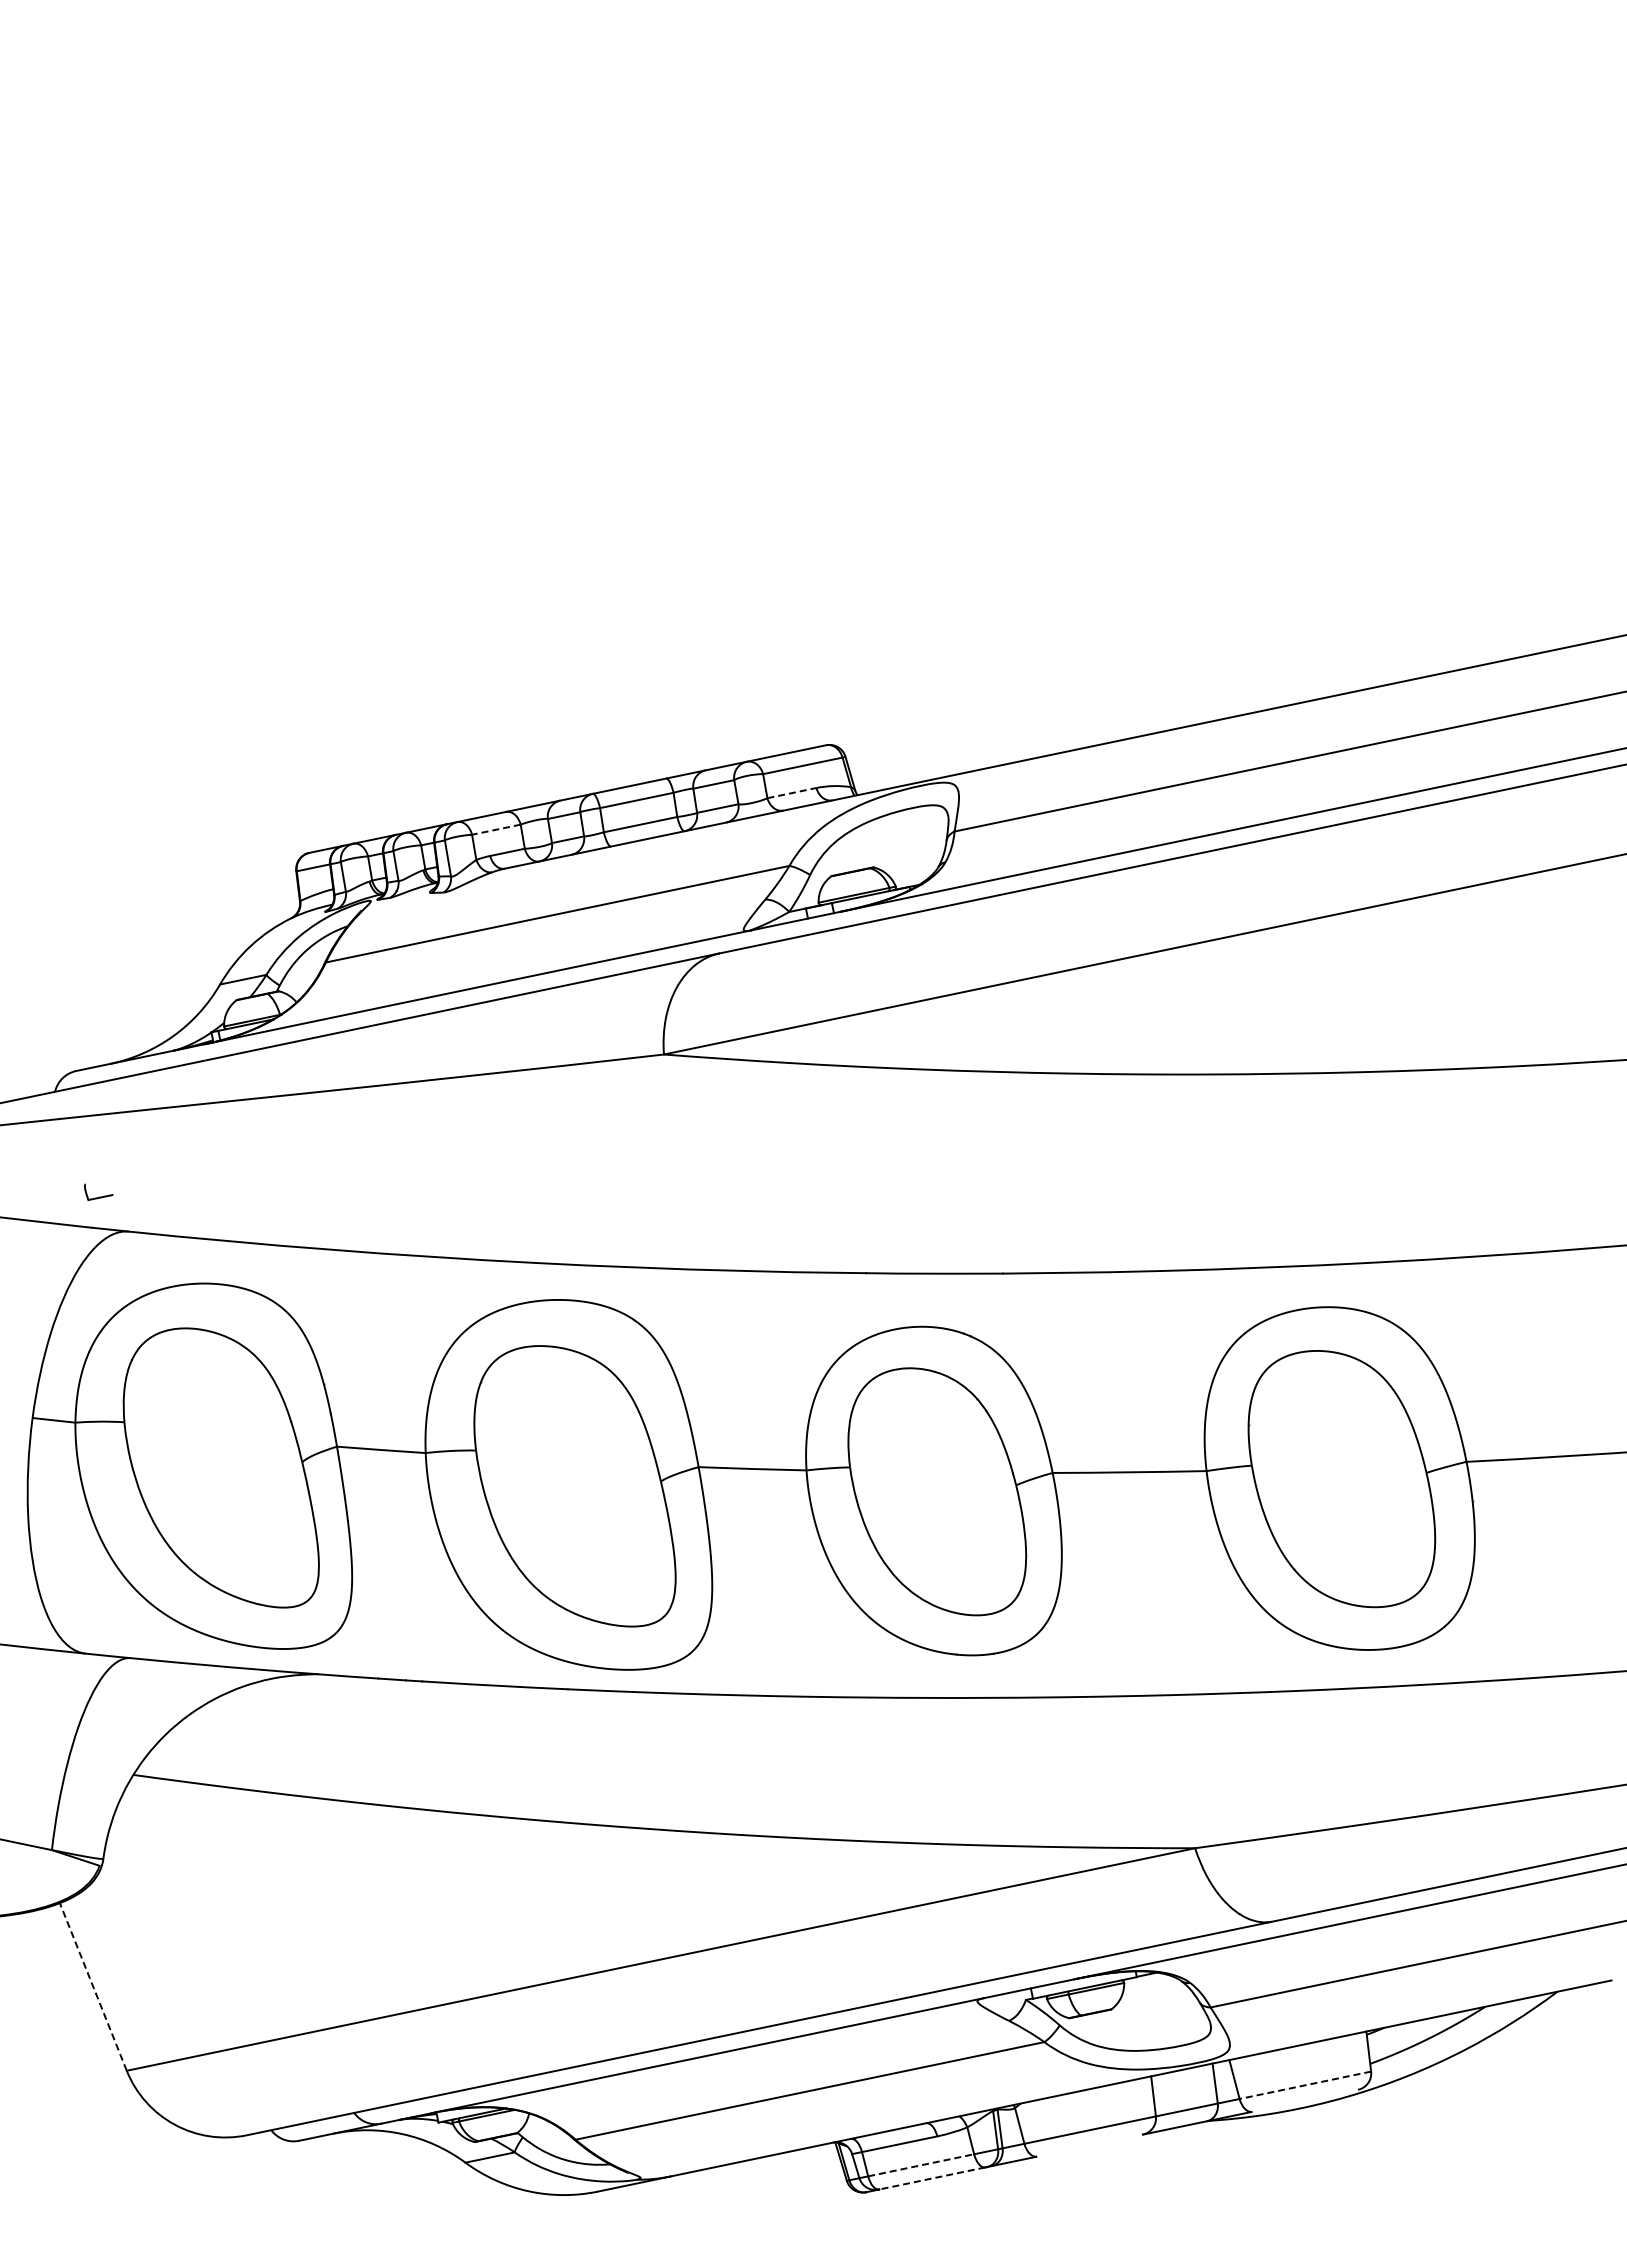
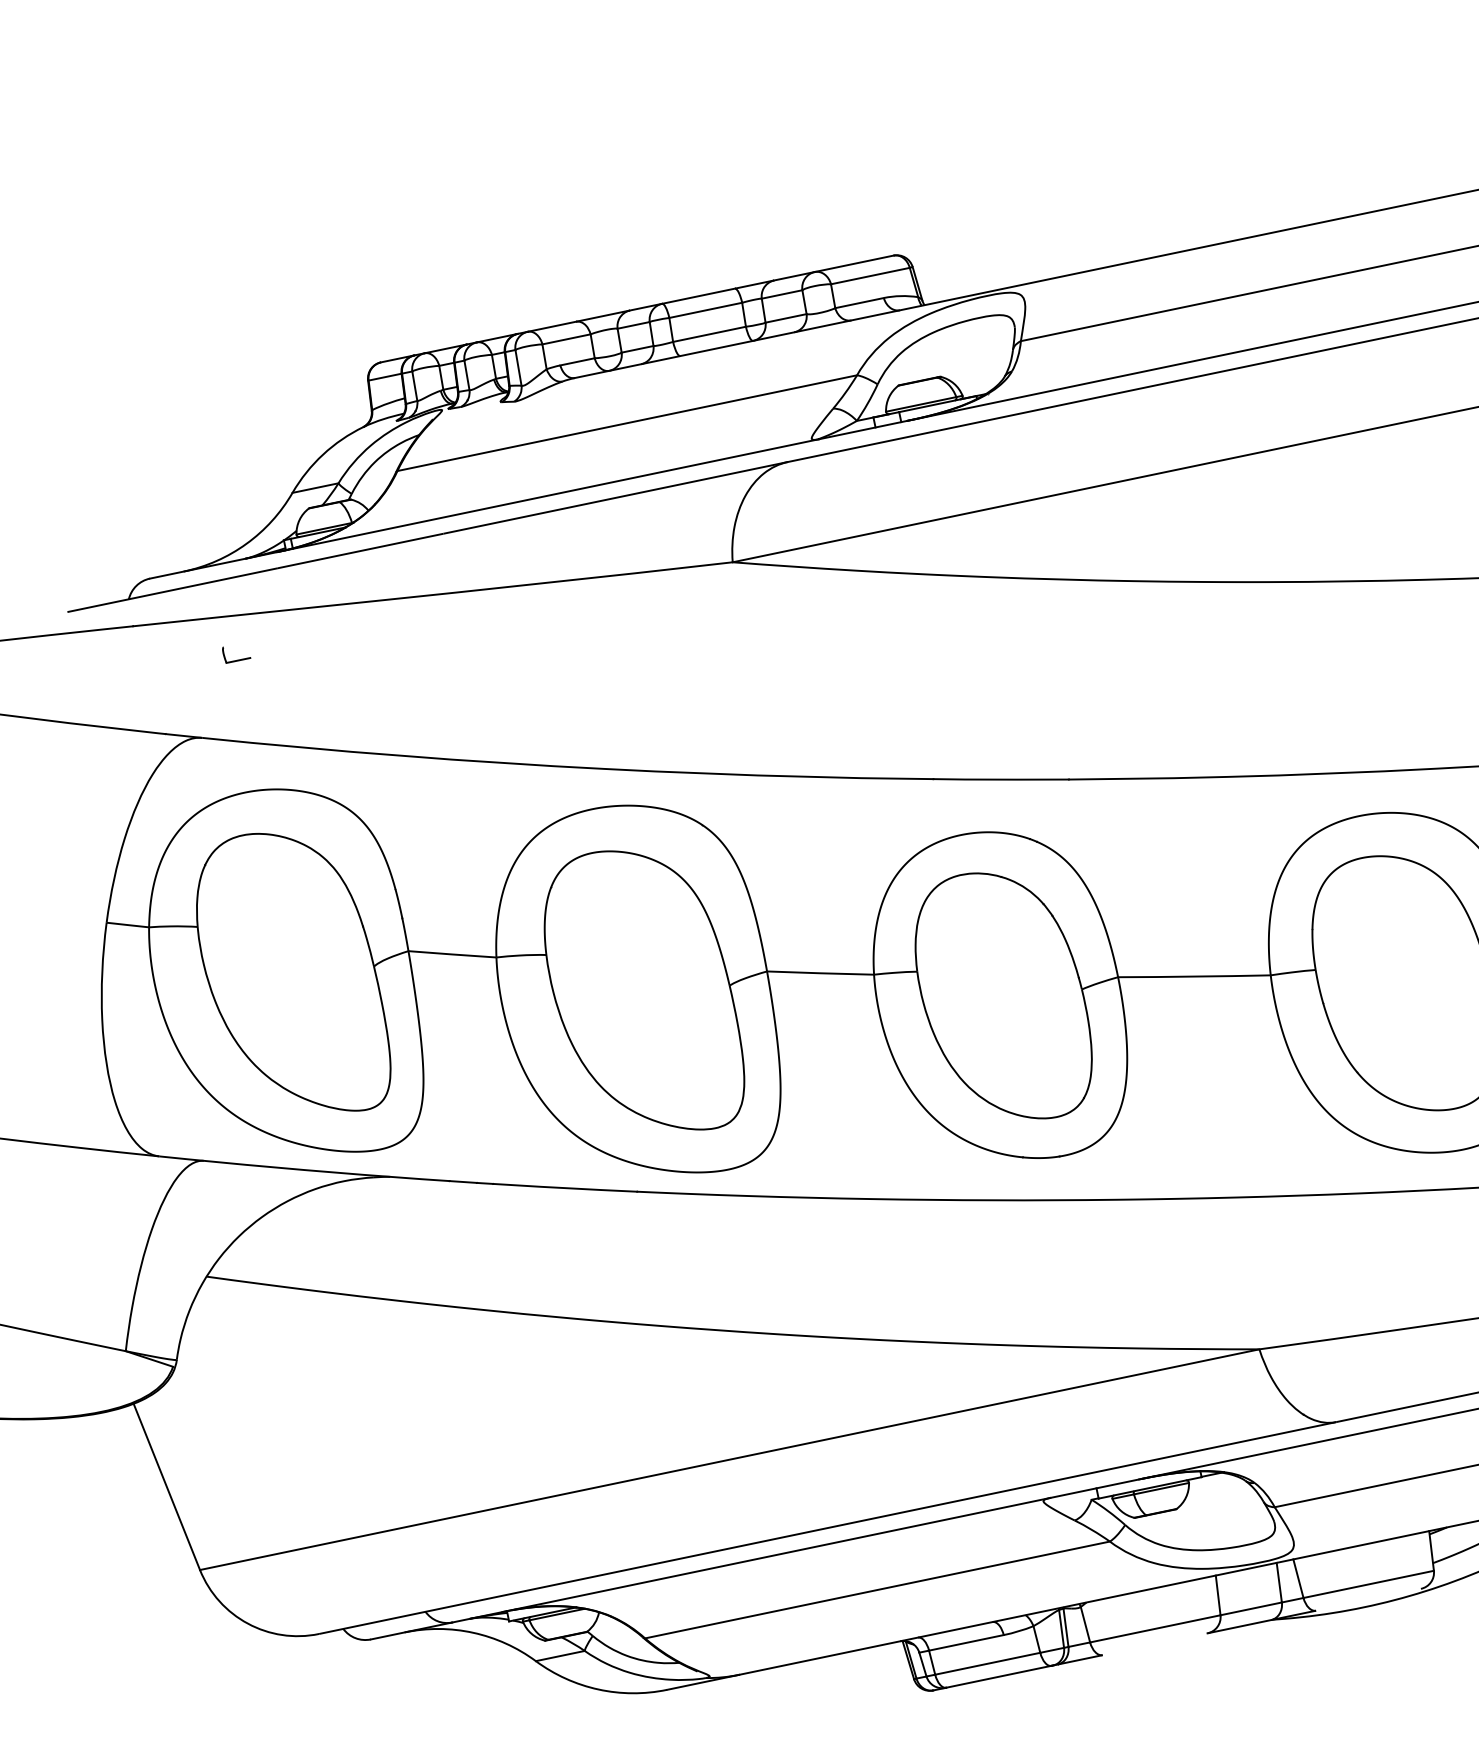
line: (792, 793) -> (860, 303), dashed -> solid
line: (496, 829) -> (566, 339), dashed -> solid
part: (98, 1191) -> (236, 654), moved
line: (93, 1986) -> (167, 1486), dashed -> solid
line: (1304, 2085) -> (1367, 1584), dashed -> solid
line: (921, 2165) -> (988, 1663), dashed -> solid
line: (931, 2178) -> (997, 1676), dashed -> solid

